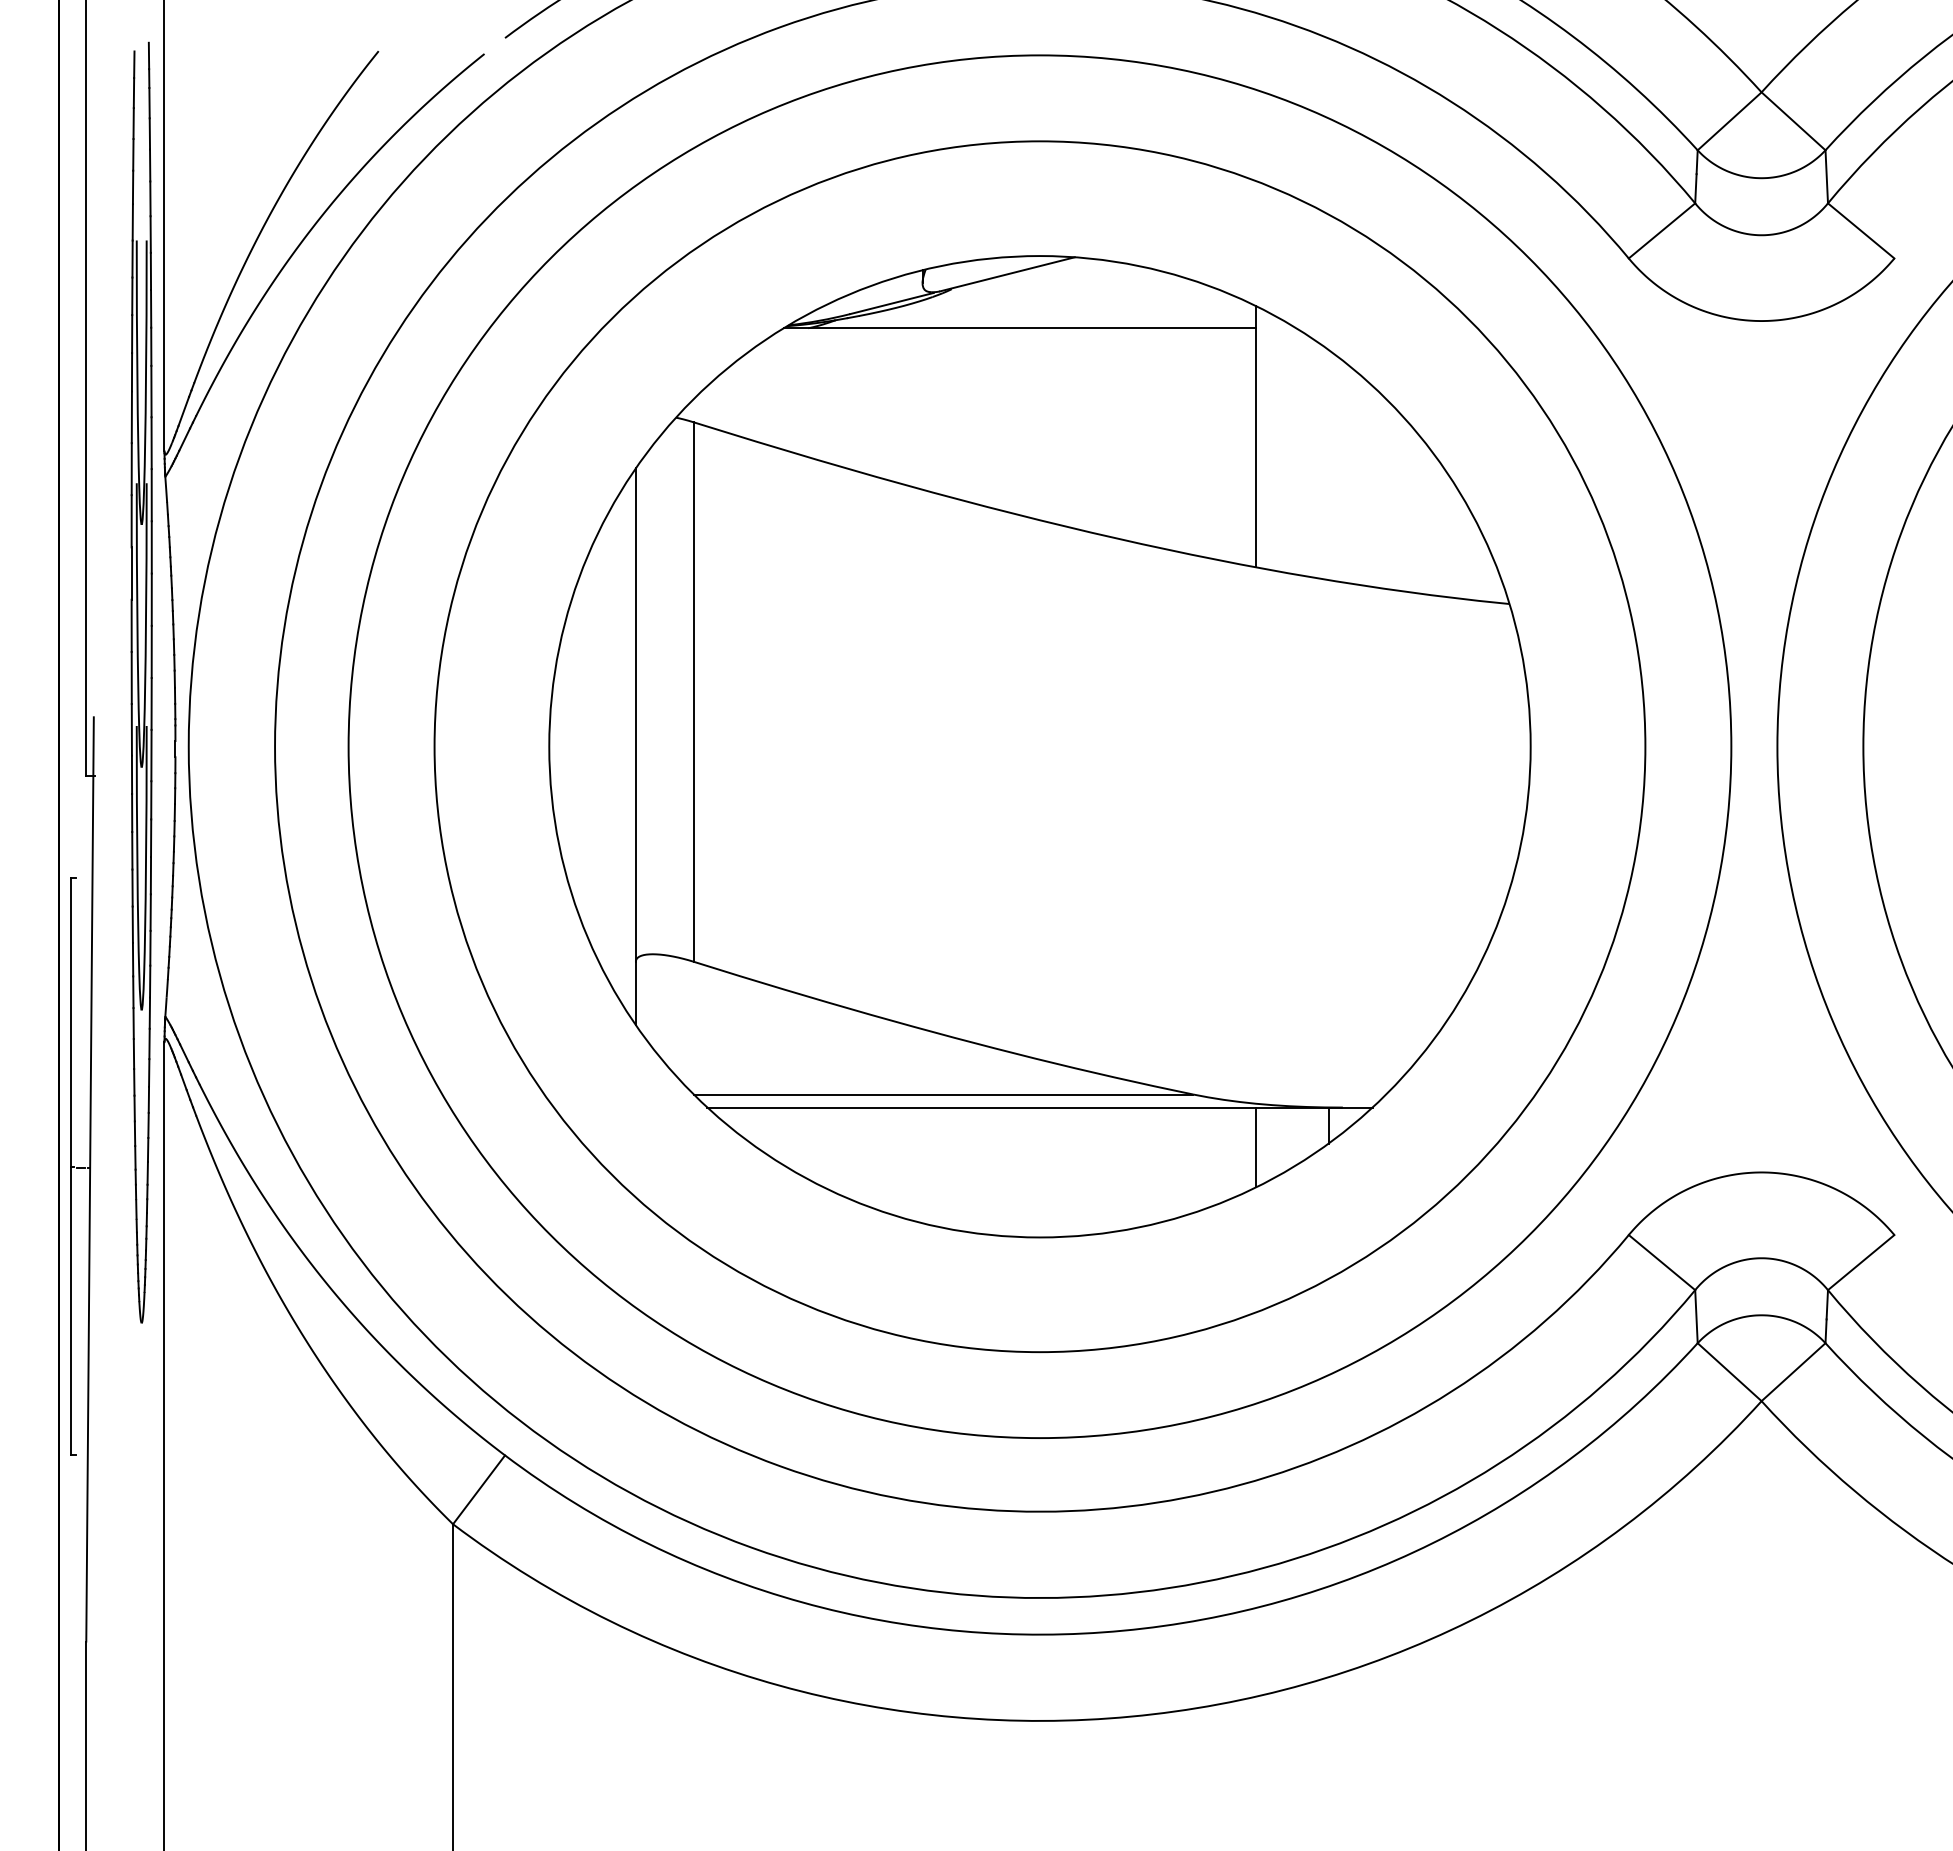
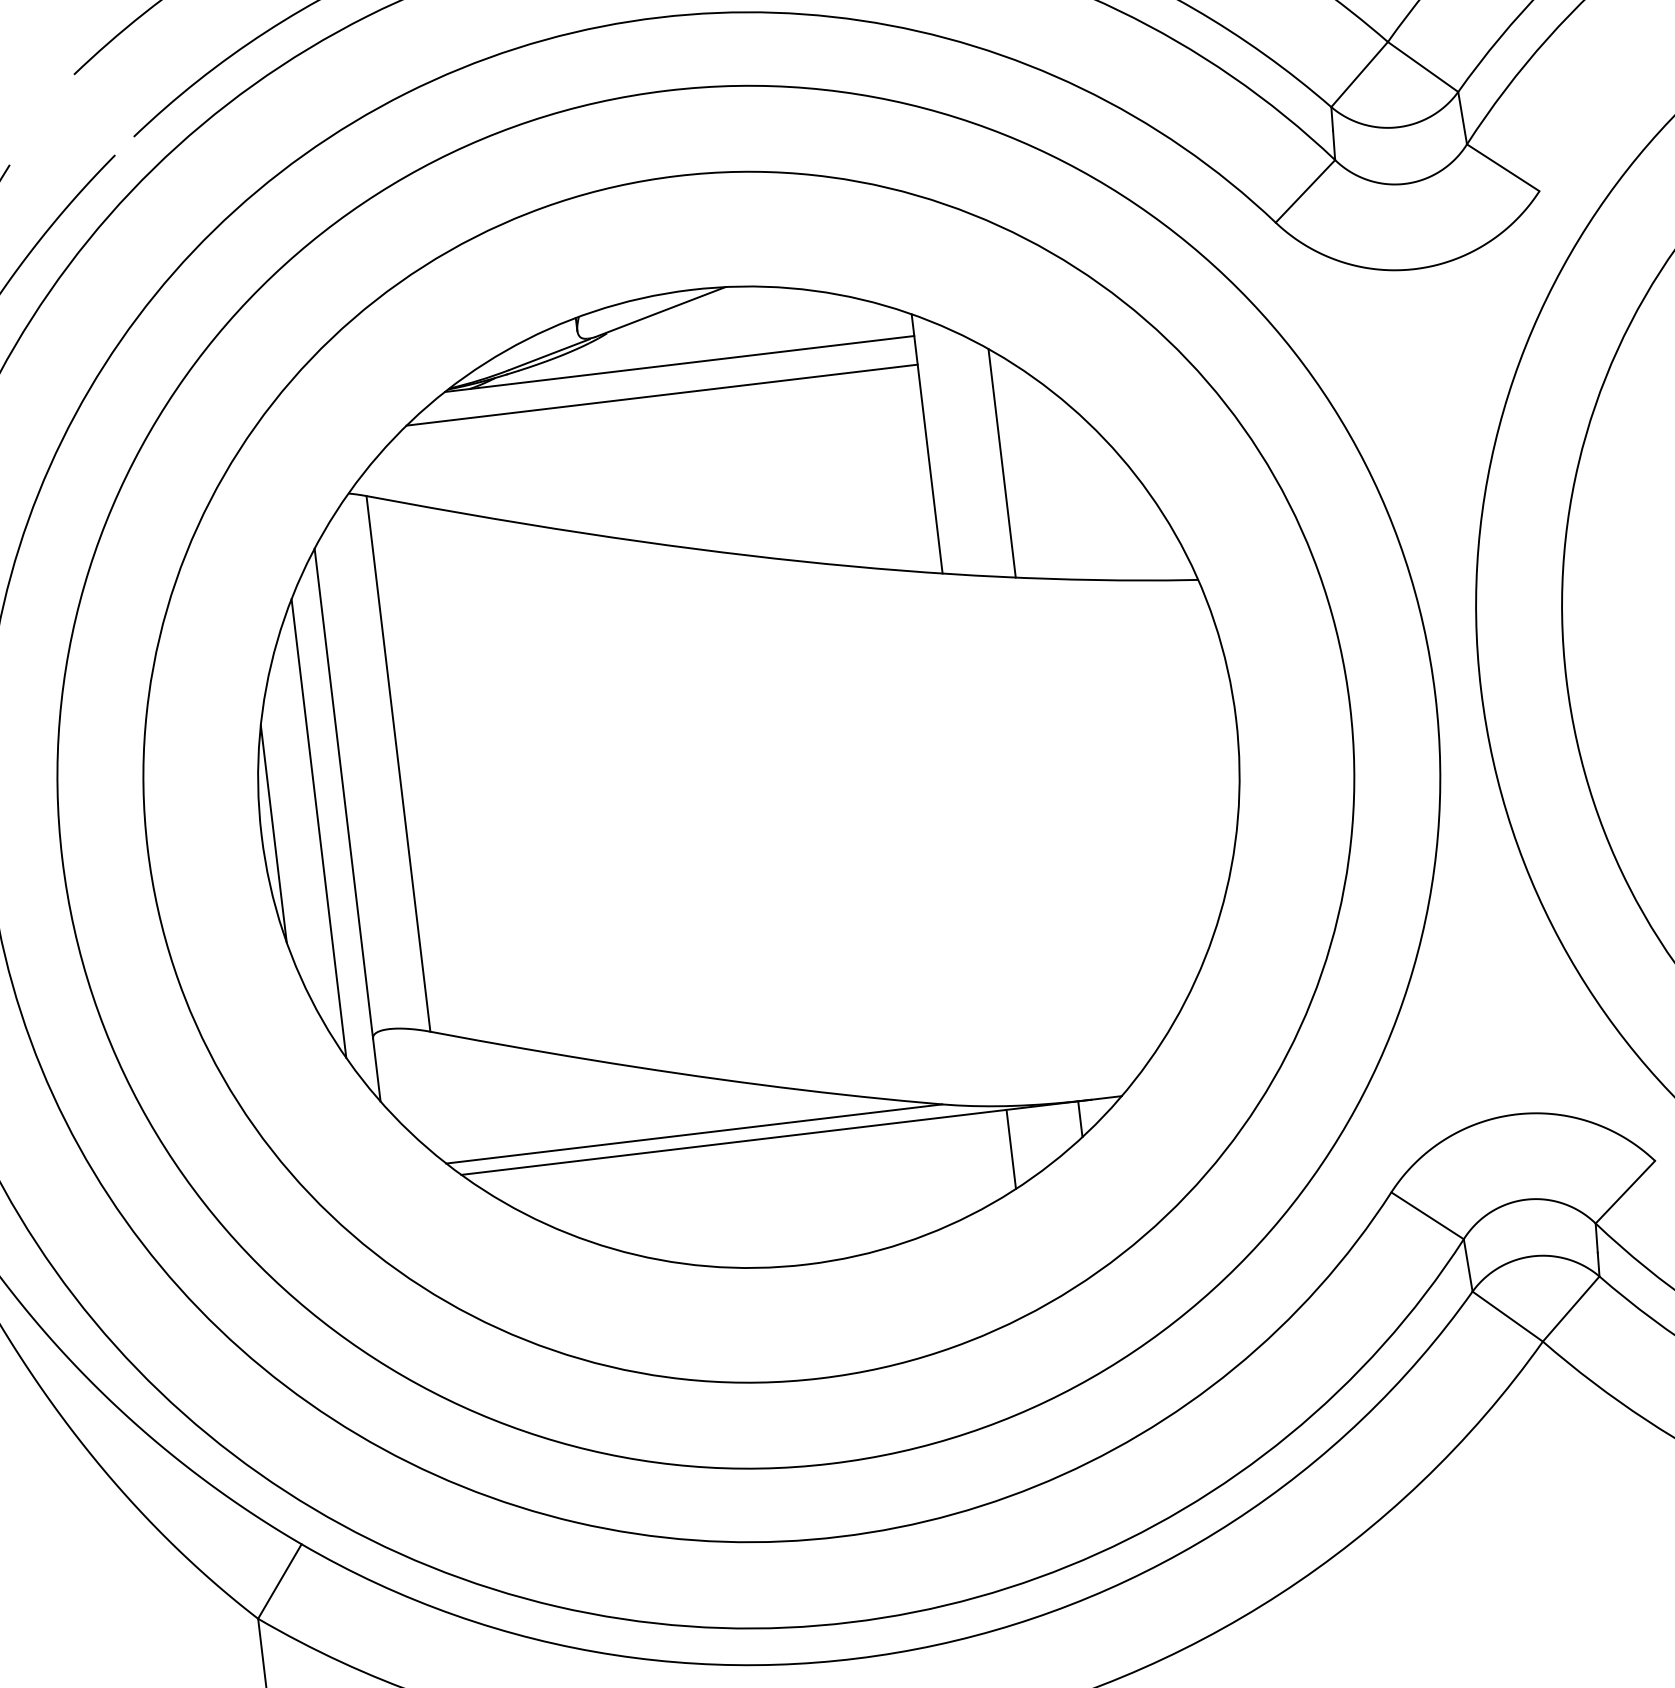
line: (998, 357) -> (661, 395), added
line: (1328, 464) -> (1001, 462), added
line: (561, 746) -> (273, 833), added
line: (607, 746) -> (319, 828), added

